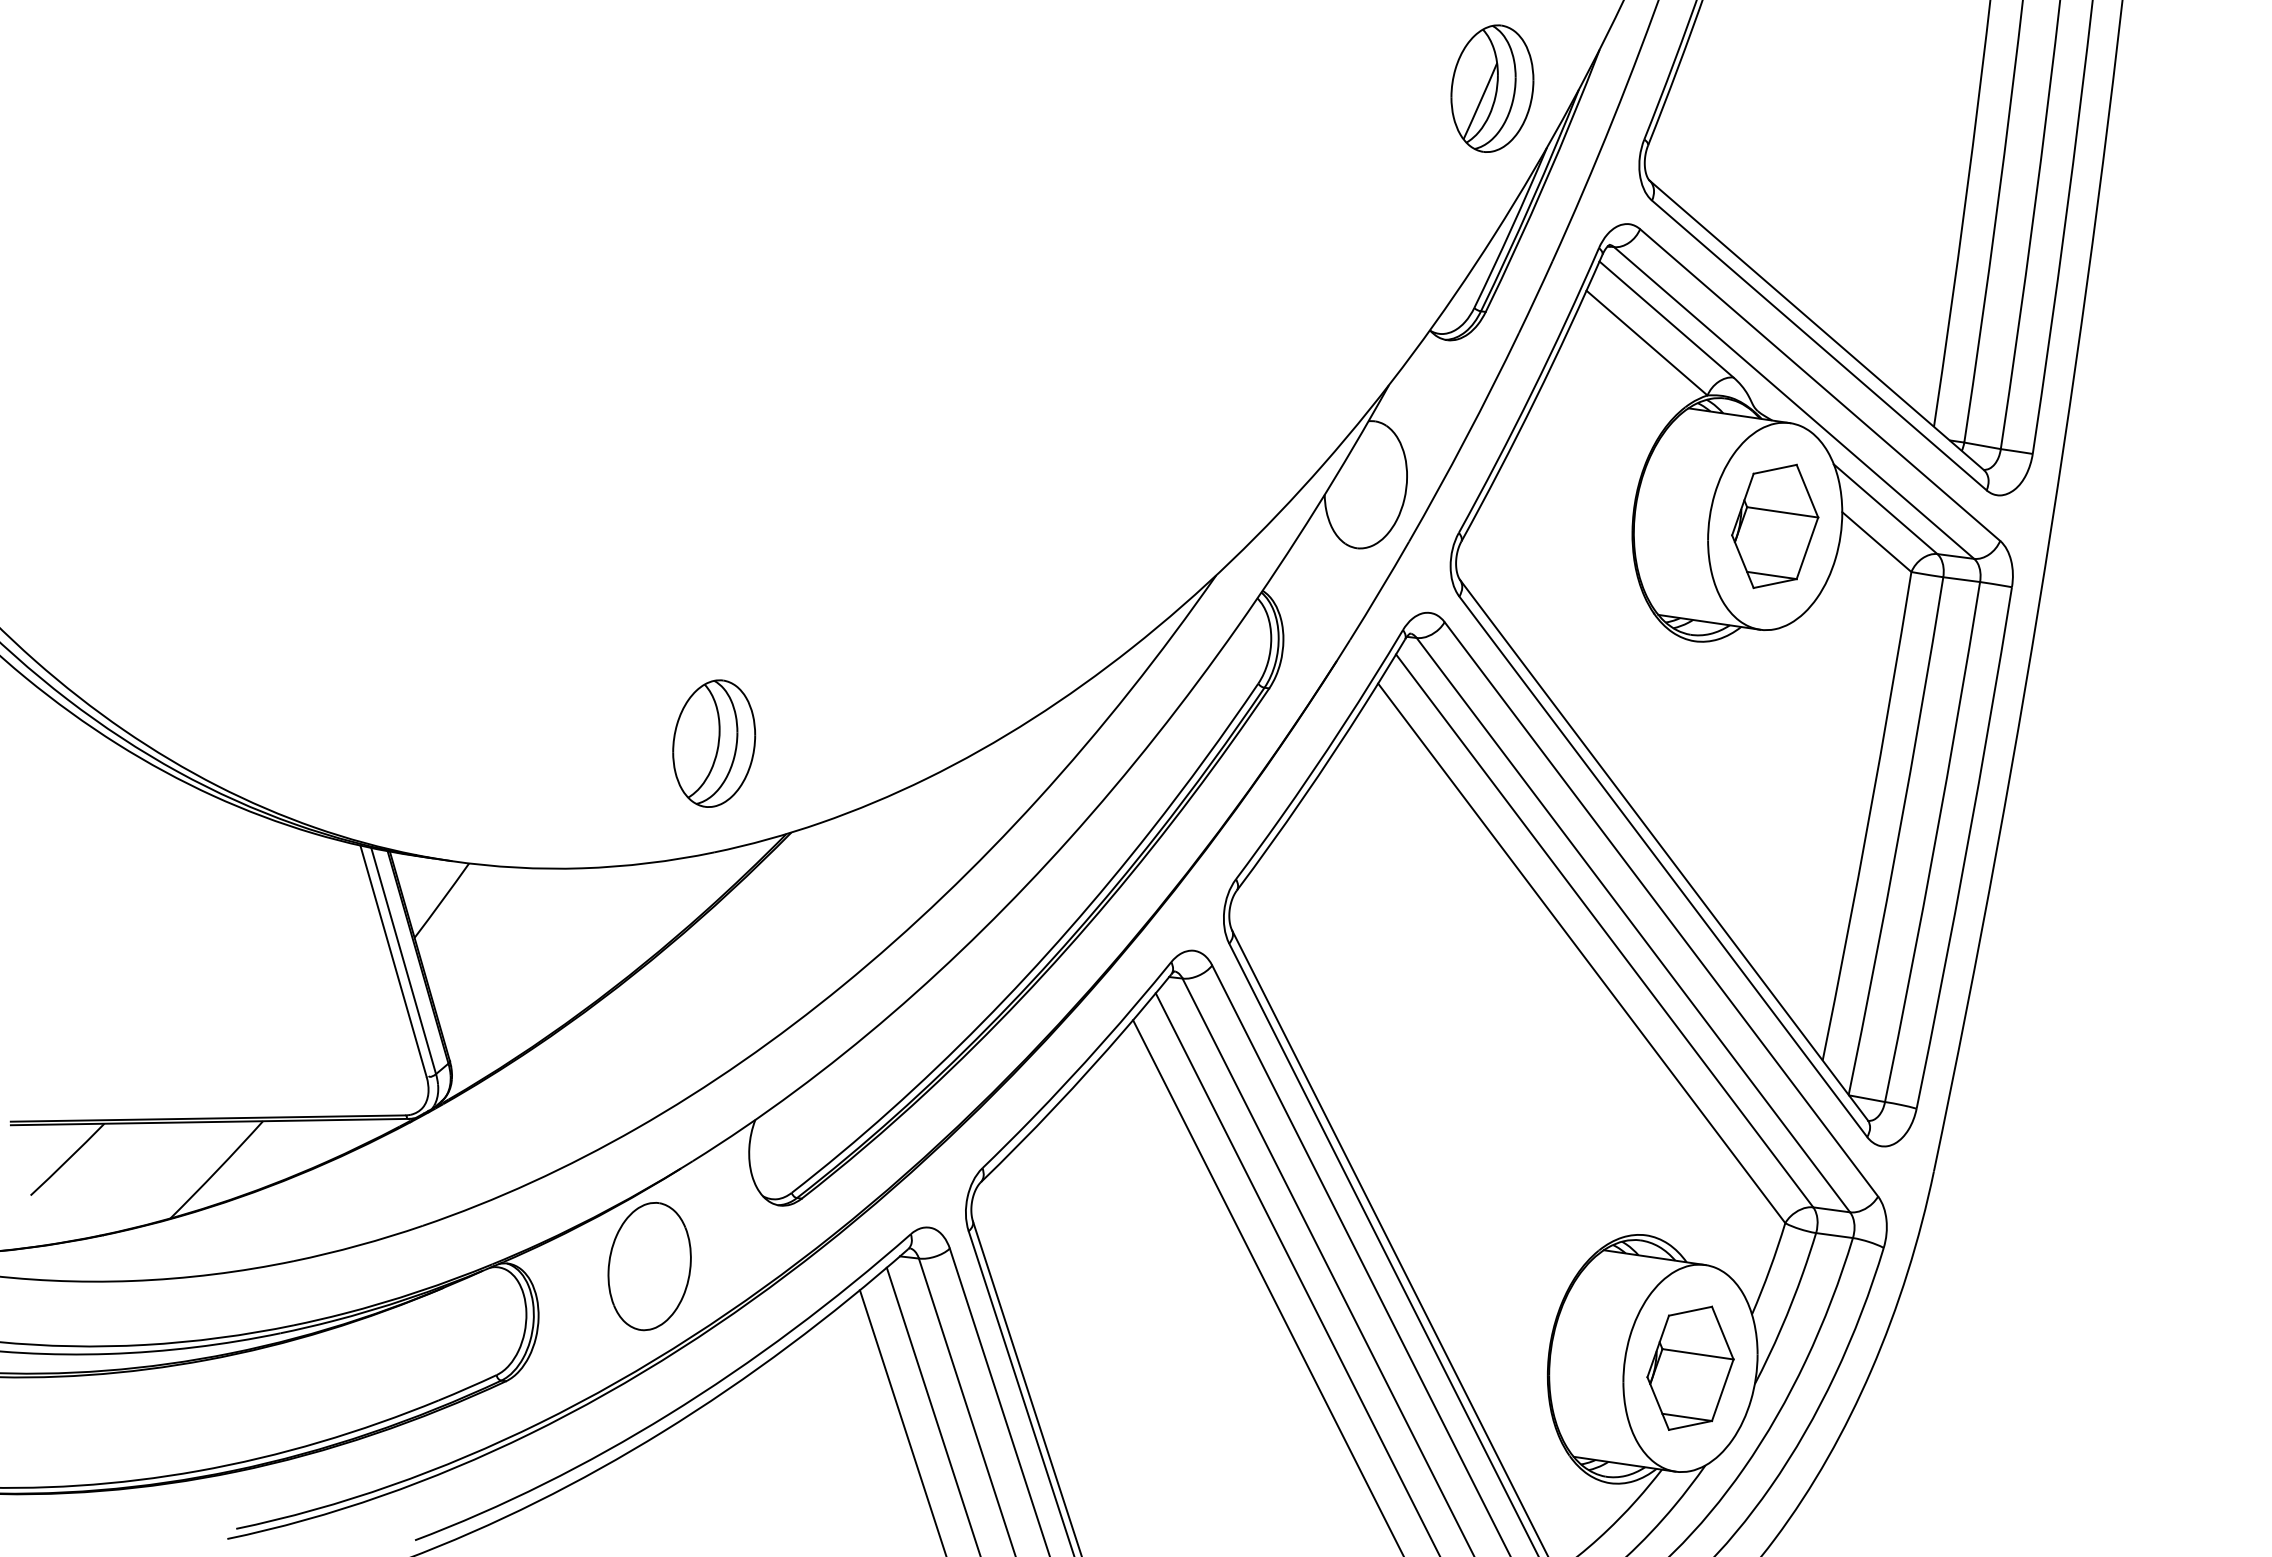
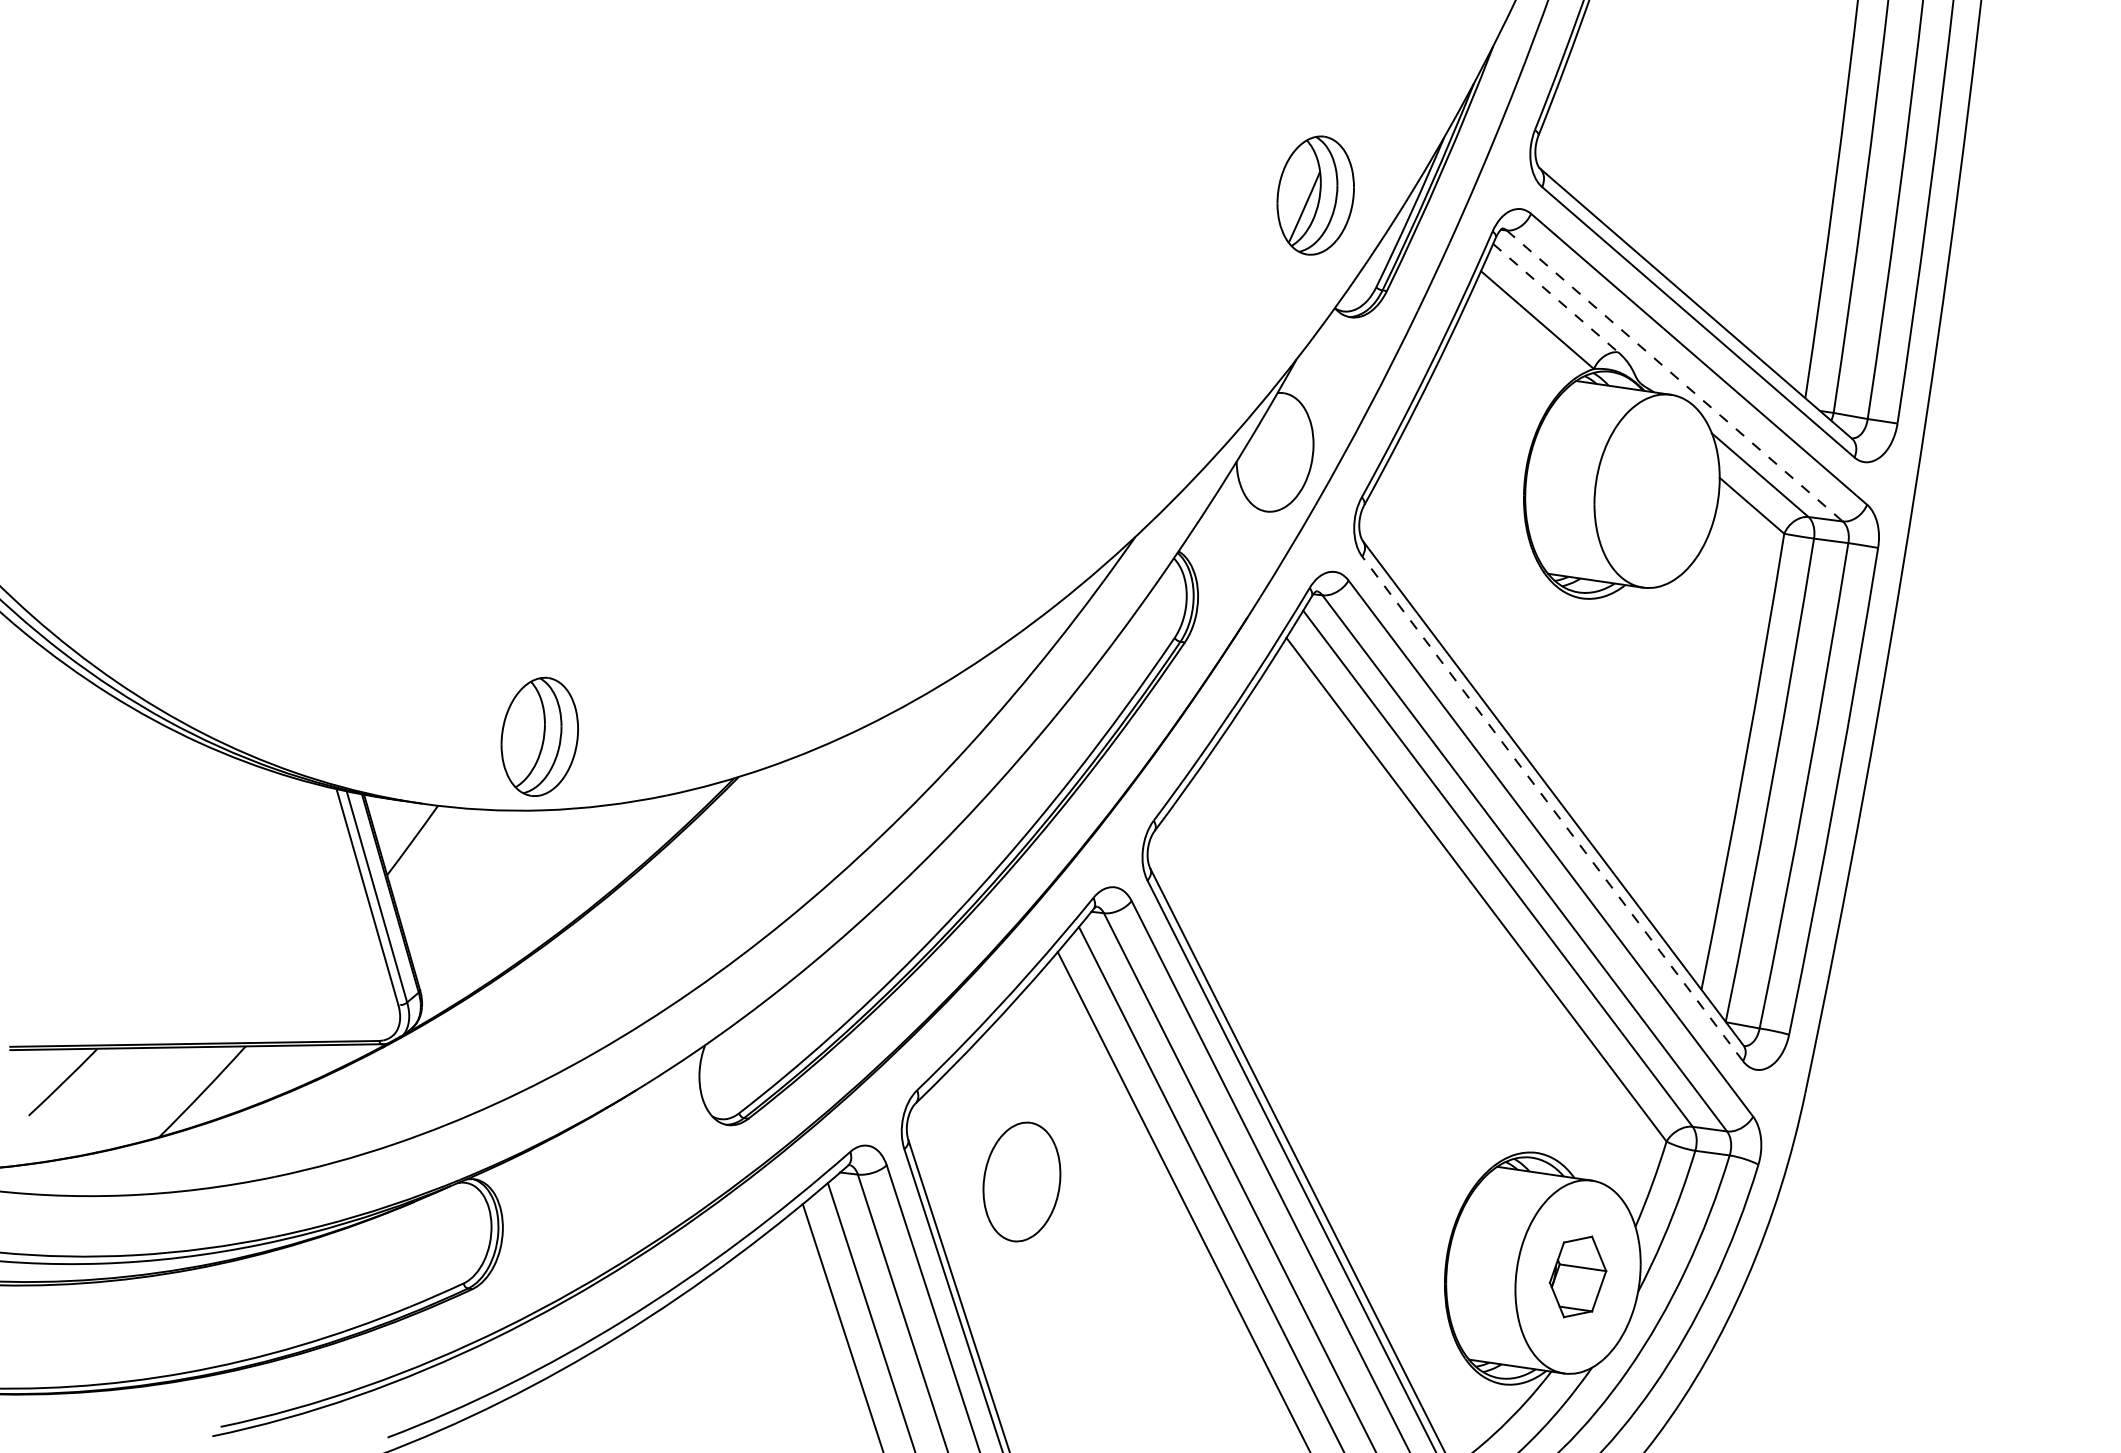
part: (1492, 88) -> (1315, 195), moved
line: (1666, 319) -> (1555, 298), solid -> dashed
line: (1794, 403) -> (1675, 376), solid -> dashed
part: (1775, 526) -> (1657, 491), removed
part: (714, 743) -> (540, 736), moved
line: (1663, 866) -> (1552, 808), solid -> dashed
part: (649, 1266) -> (1021, 1181), moved
part: (1690, 1367) -> (1578, 1276), size x0.7

